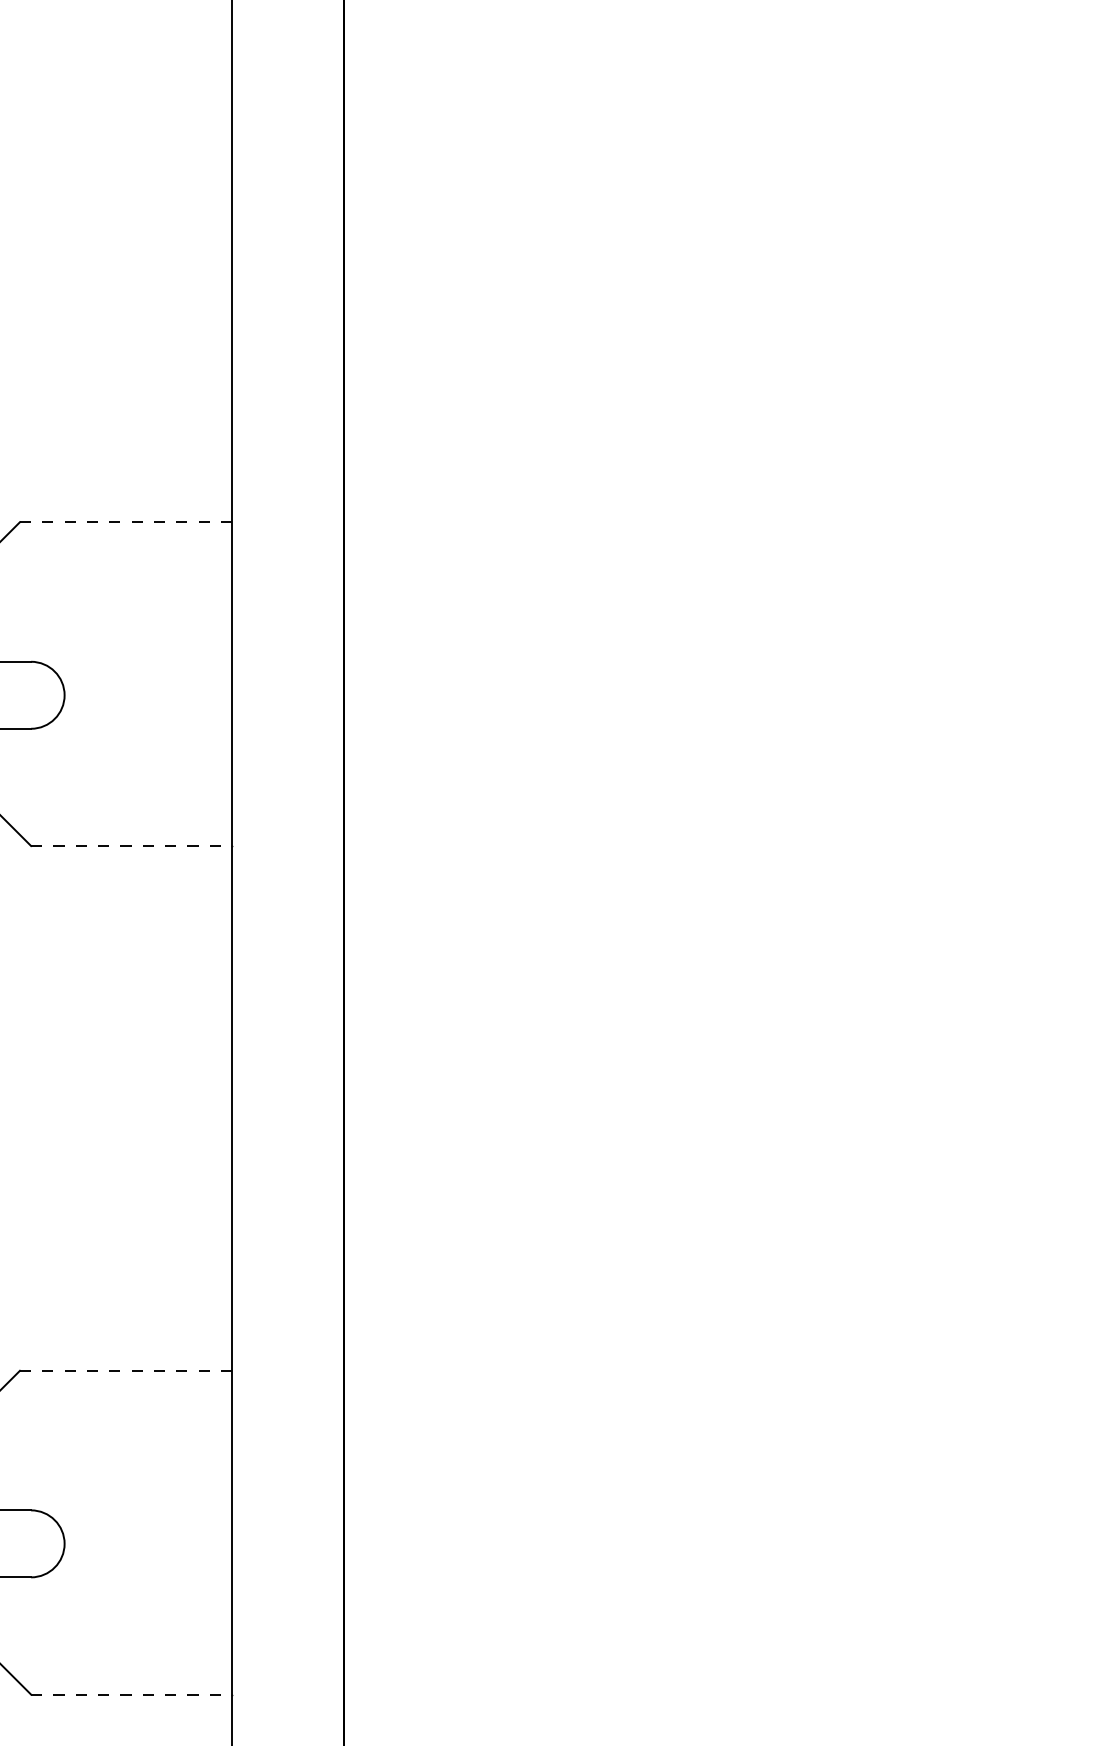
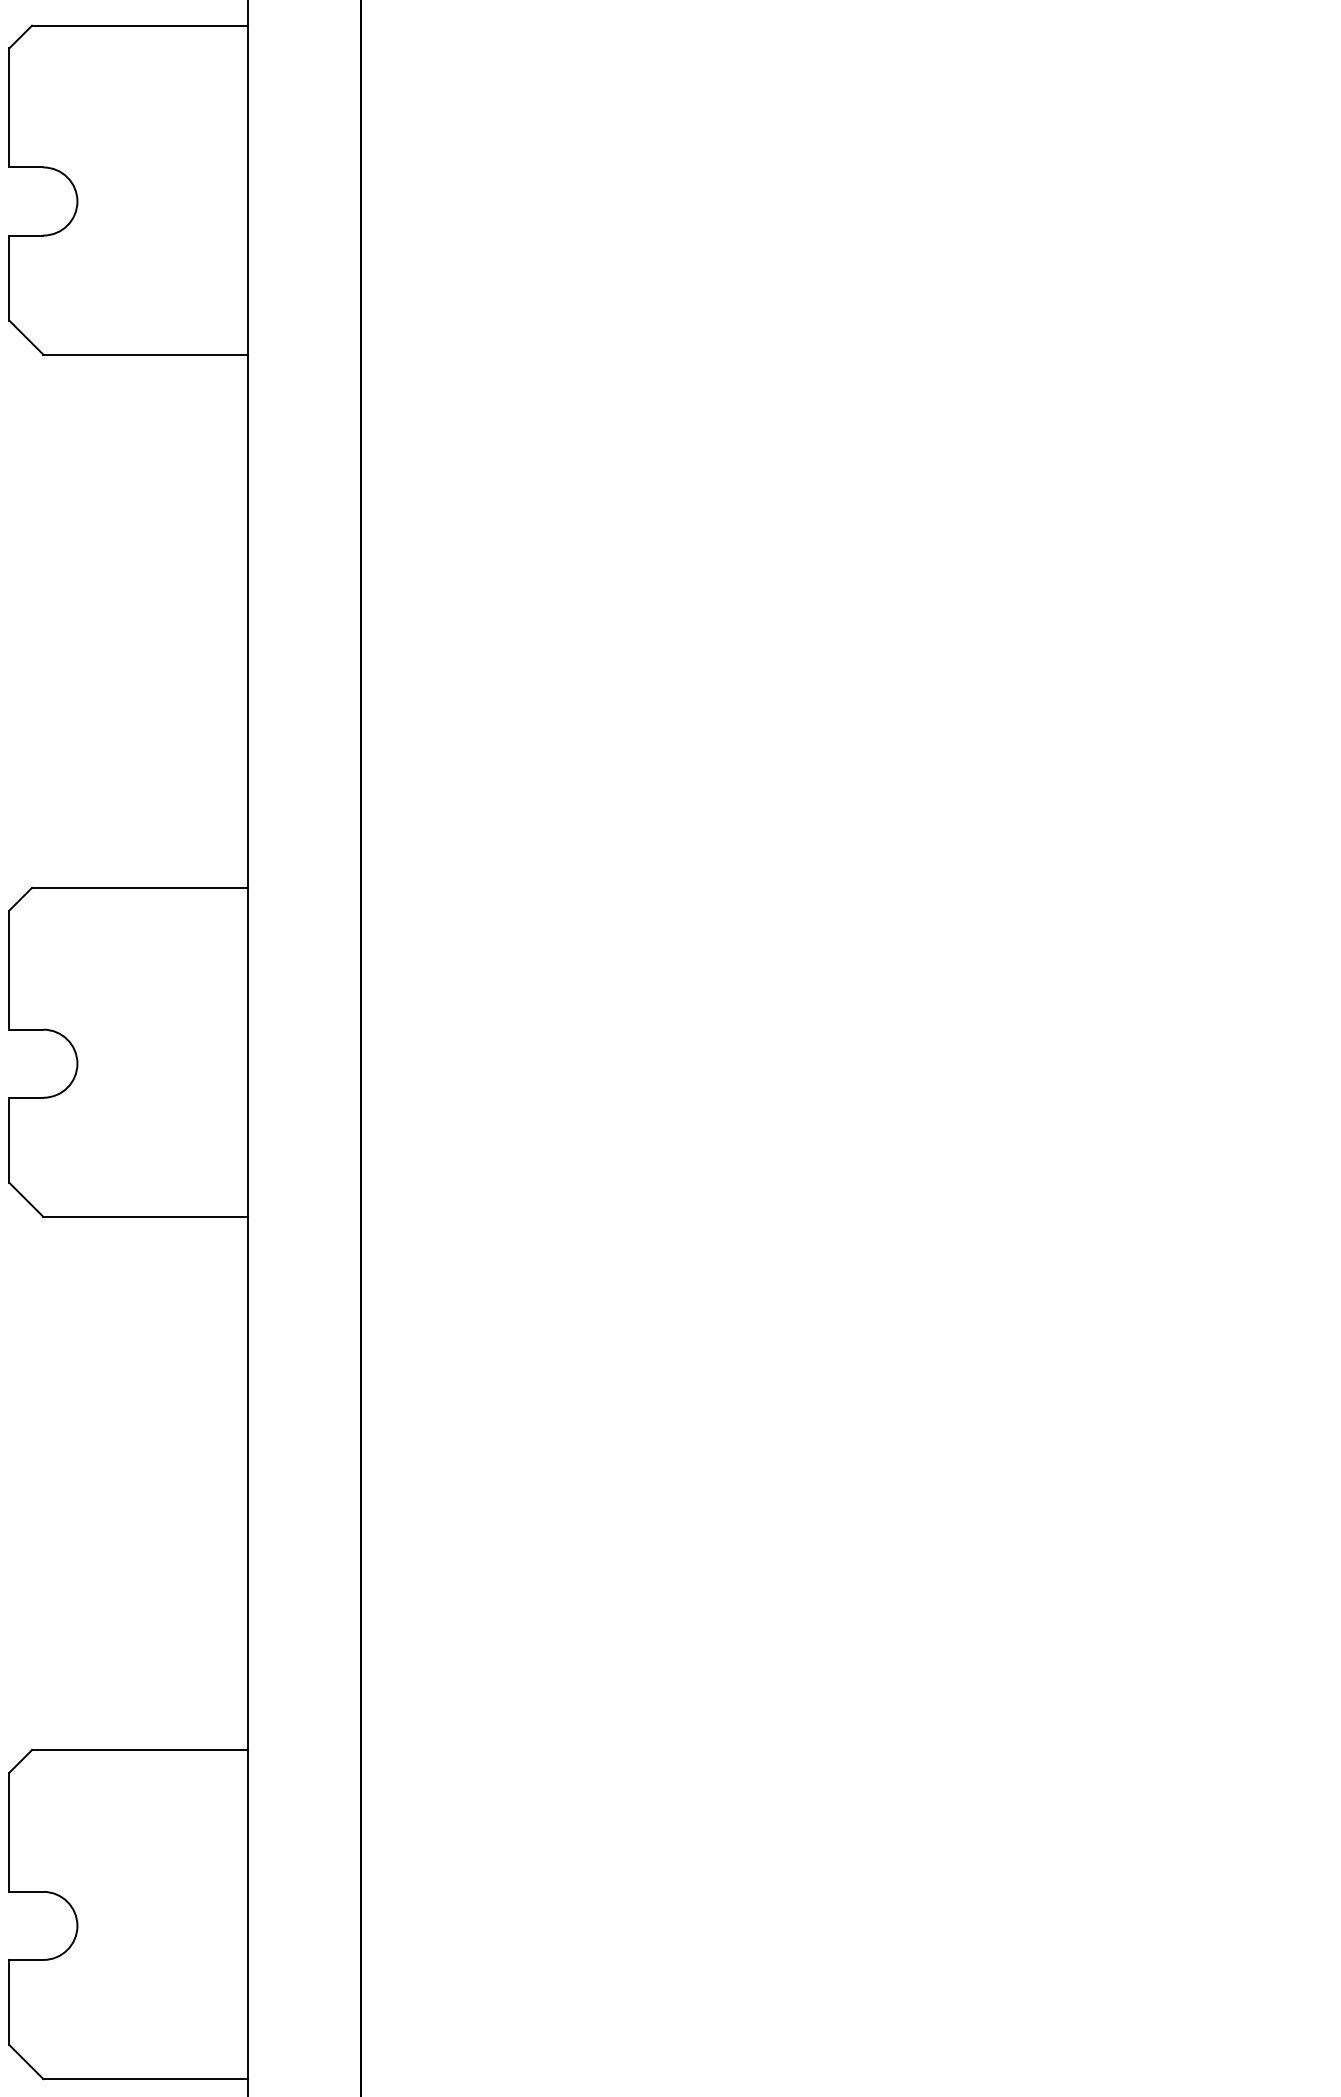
line: (125, 521) -> (139, 887), dashed -> solid
line: (132, 845) -> (146, 1216), dashed -> solid
line: (125, 1371) -> (139, 1750), dashed -> solid
line: (132, 1695) -> (146, 2079), dashed -> solid

